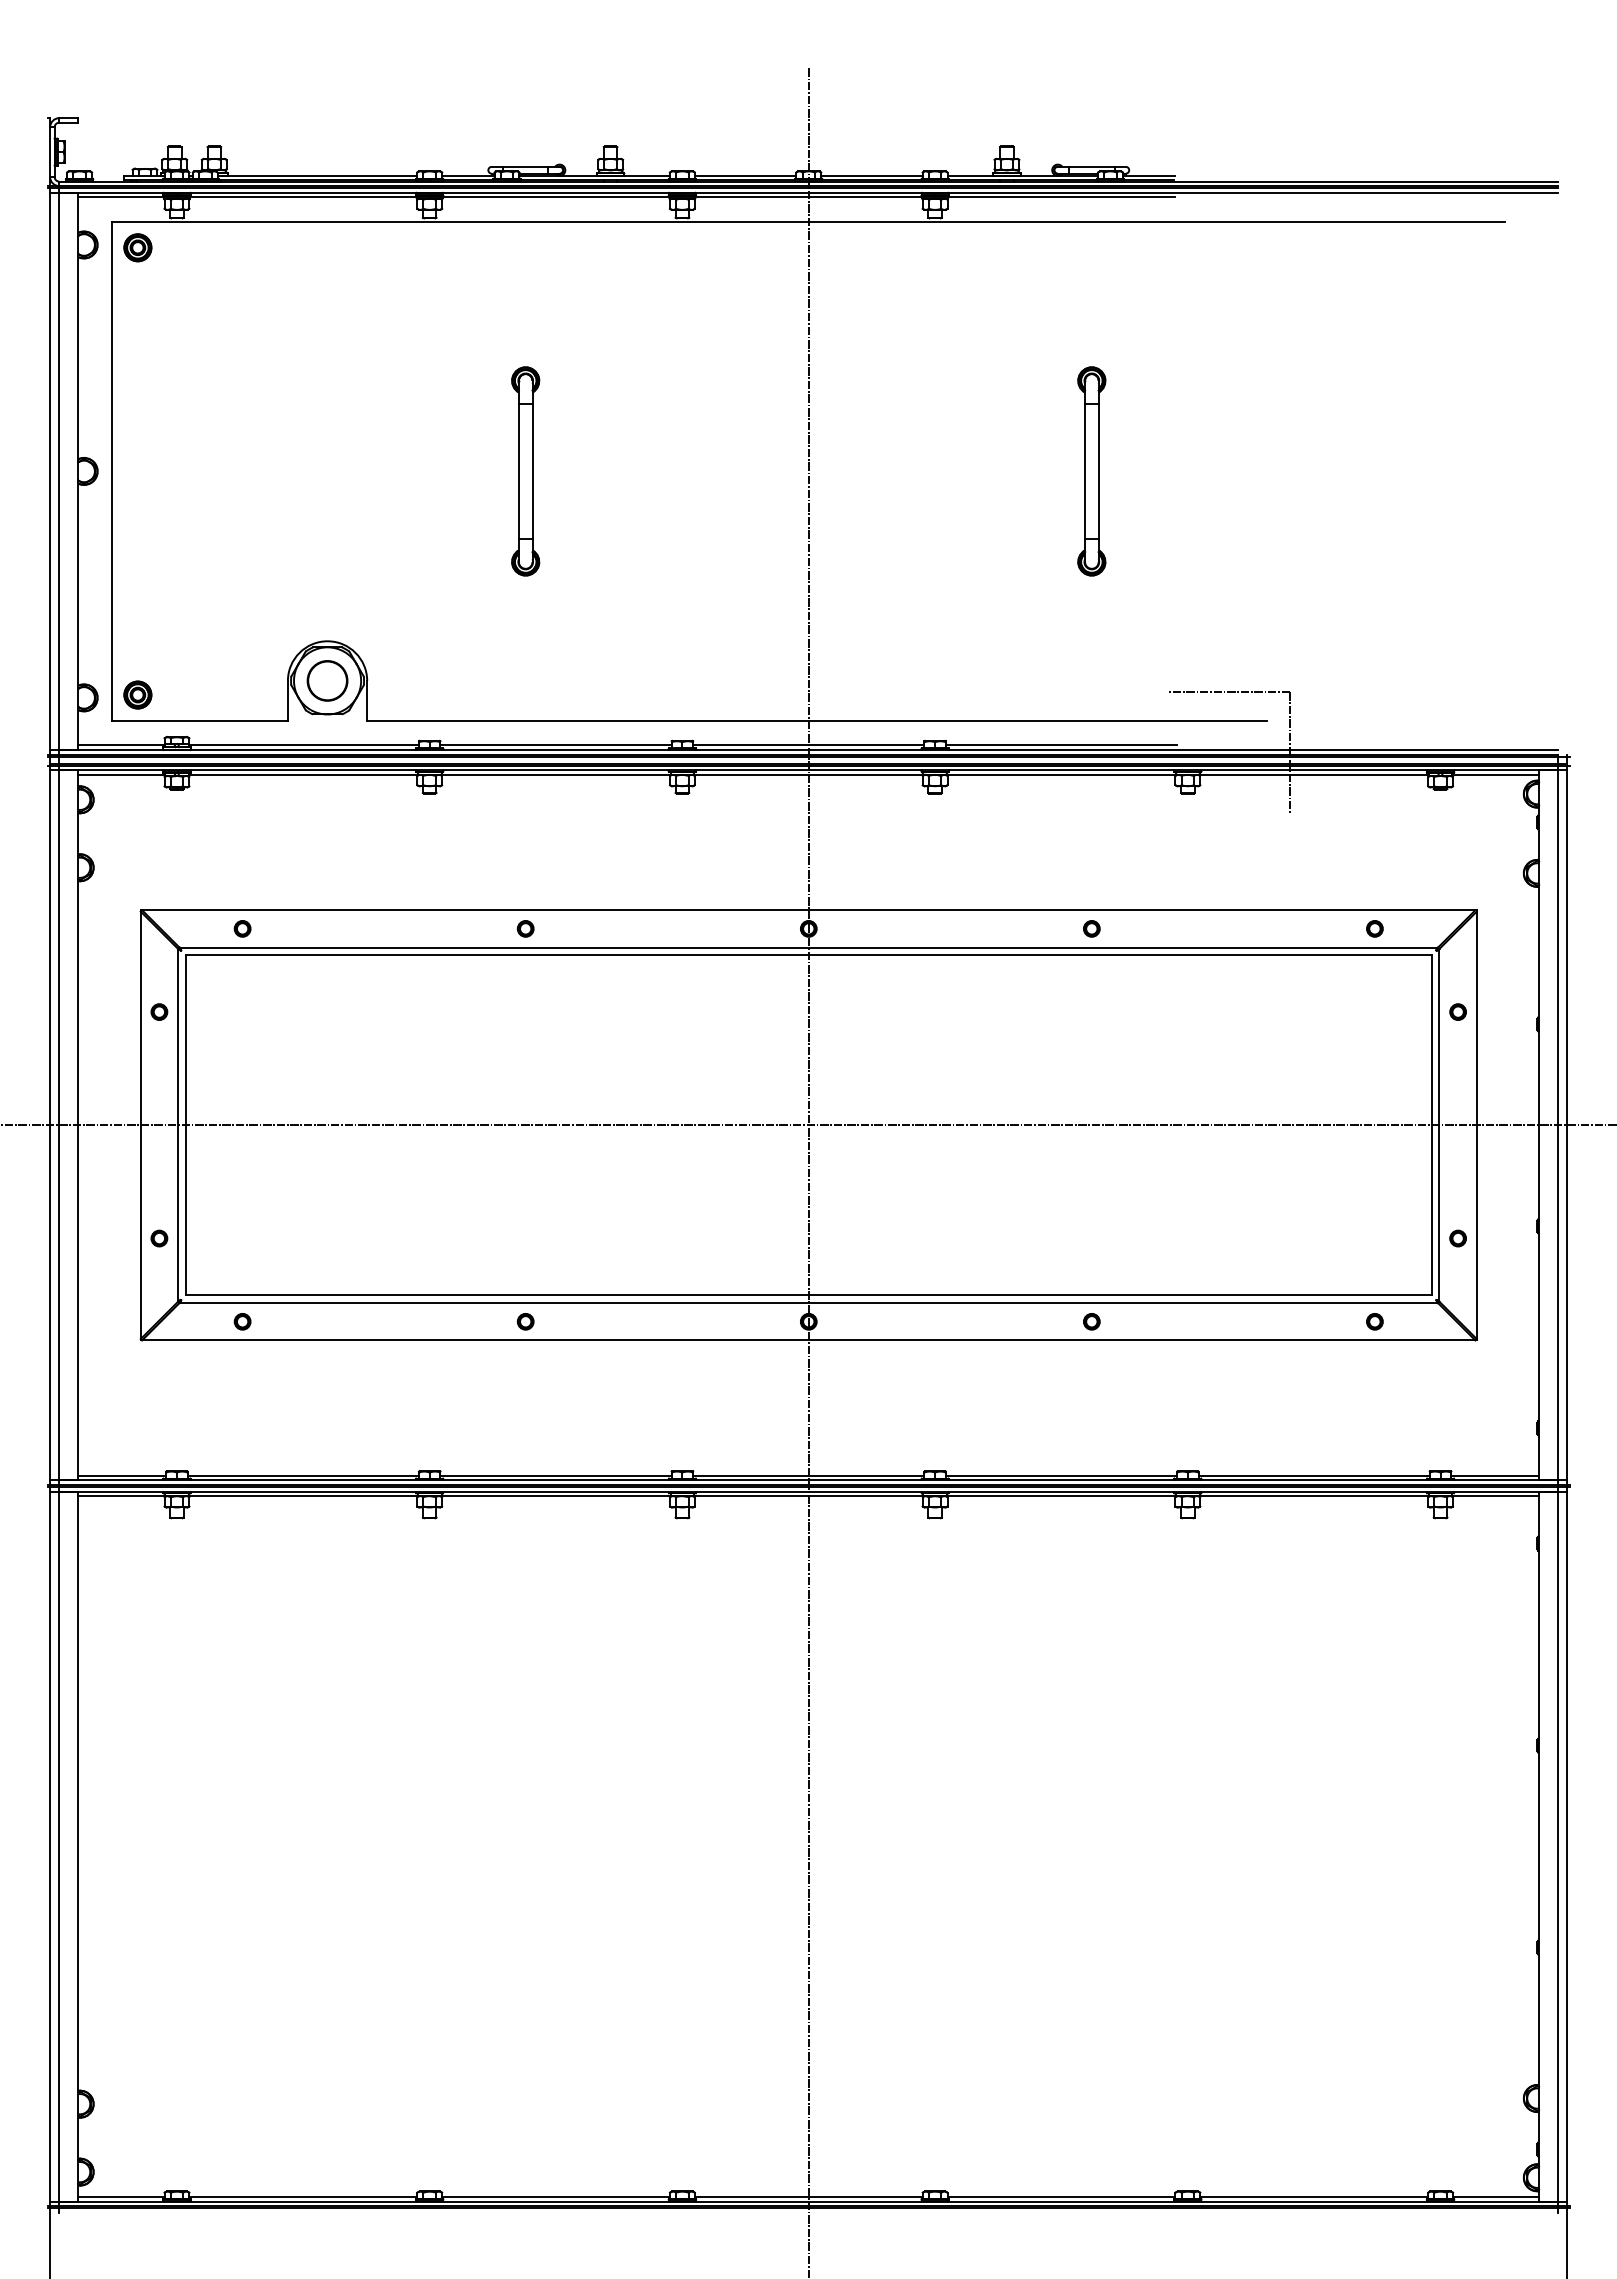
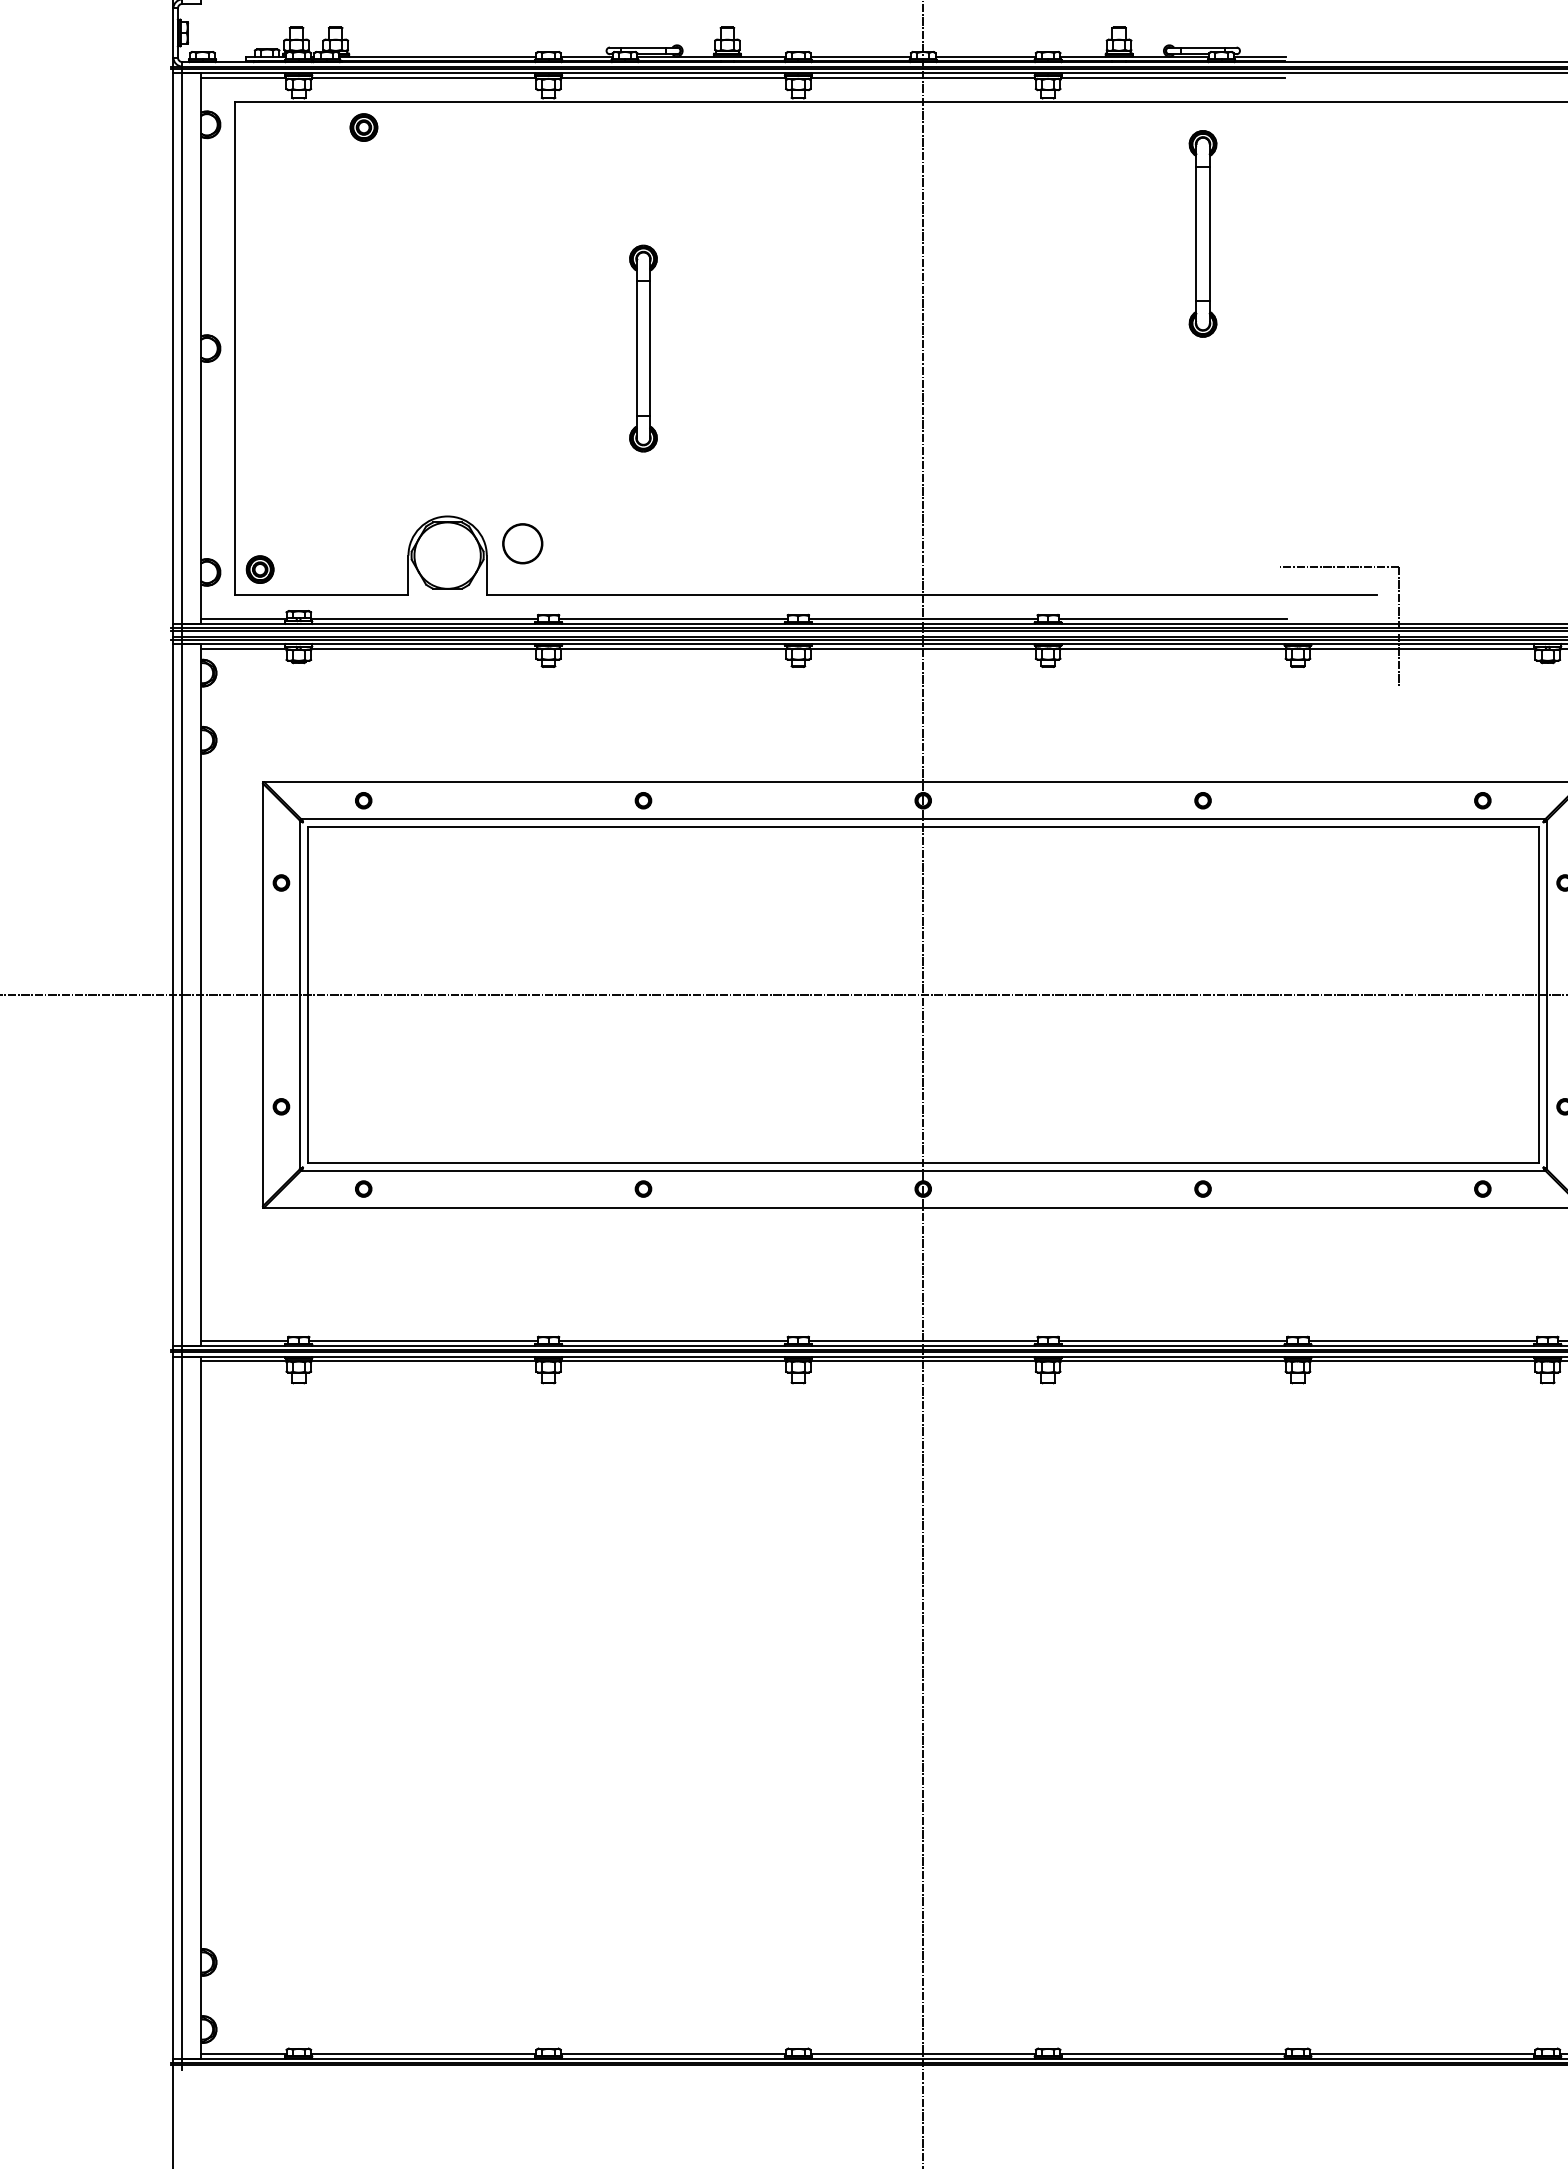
part: (137, 247) -> (363, 127), moved
part: (1091, 471) -> (1202, 234), moved
part: (327, 680) -> (522, 543), moved

